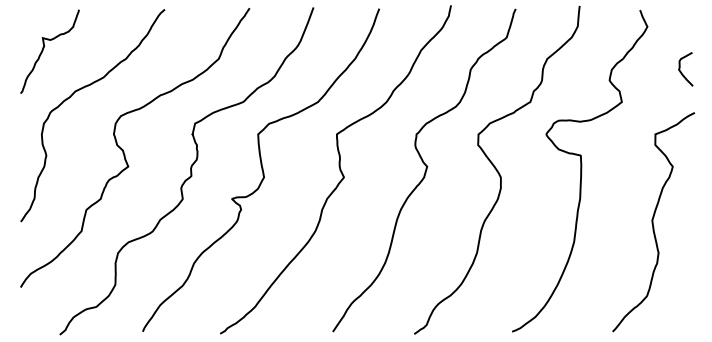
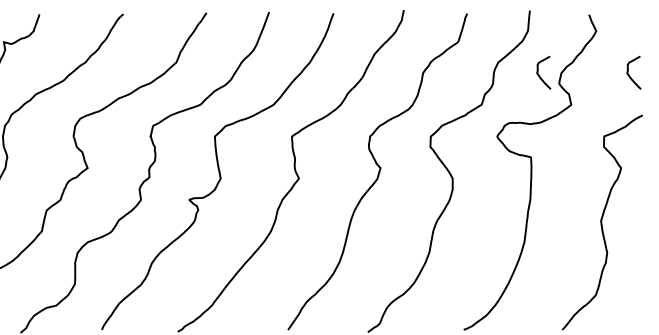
curve: (590, 72) -> (540, 75), added

